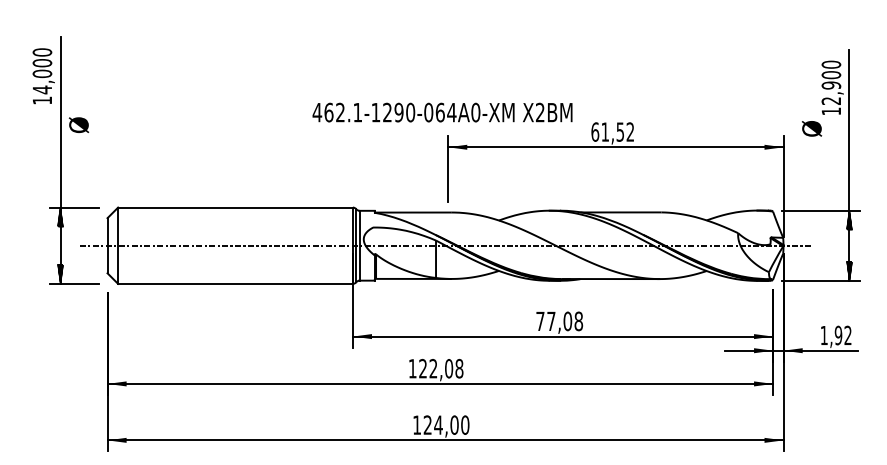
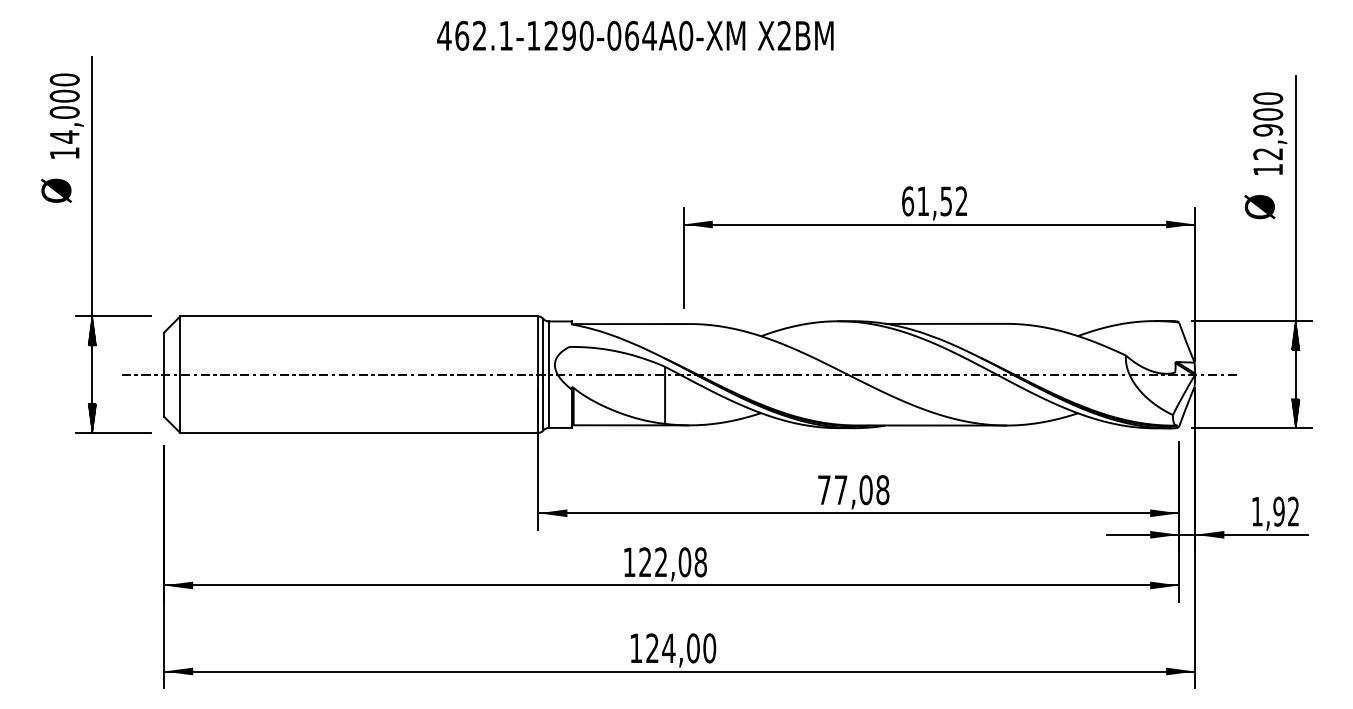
text: (442, 112) -> (635, 35), moved
text: (78, 124) -> (55, 189), moved
text: (812, 128) -> (1260, 206), moved

